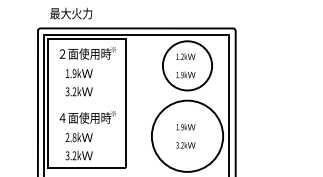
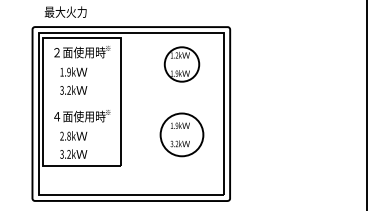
circle: (187, 65) -> (181, 64), size x0.7
circle: (187, 135) -> (181, 134), size x0.6

